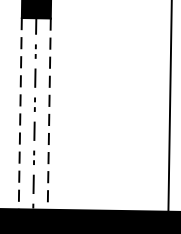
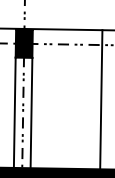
line: (19, 114) -> (14, 113), dashed -> solid
line: (49, 114) -> (31, 113), dashed -> solid

